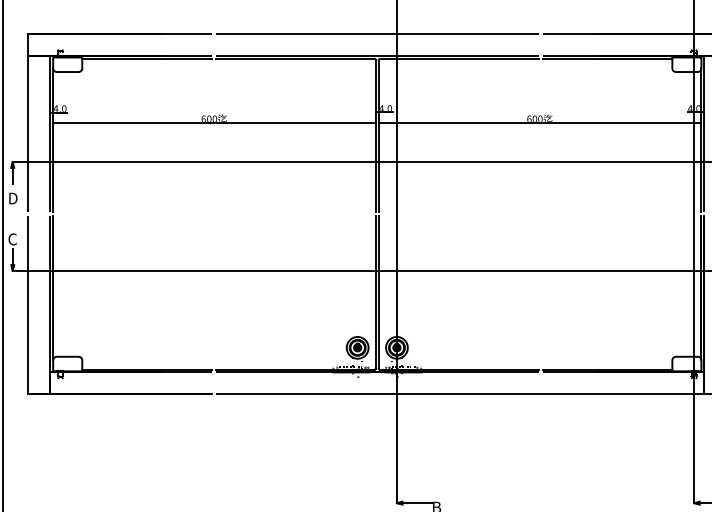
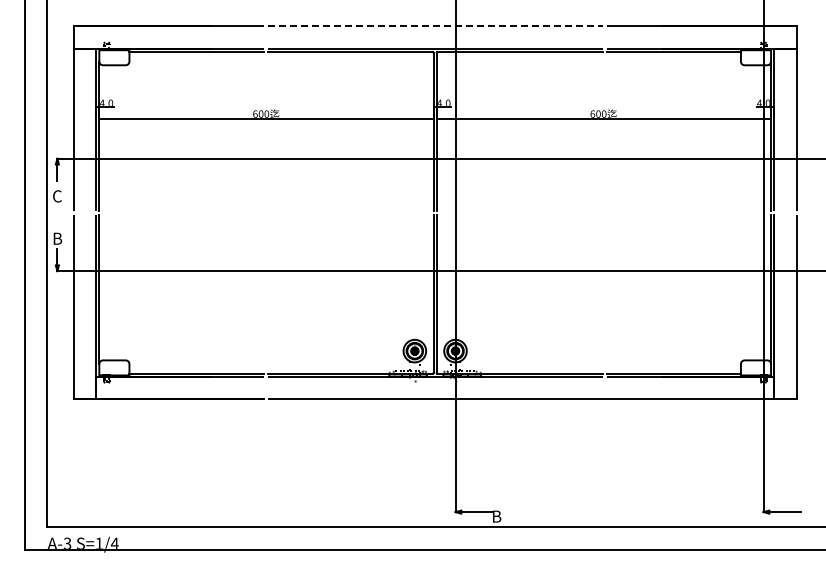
line: (377, 34) -> (435, 26), solid -> dashed
text: (12, 198) -> (57, 196), D -> C
text: (12, 239) -> (57, 238), C -> B

